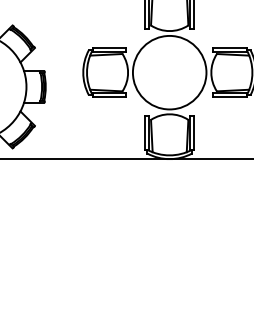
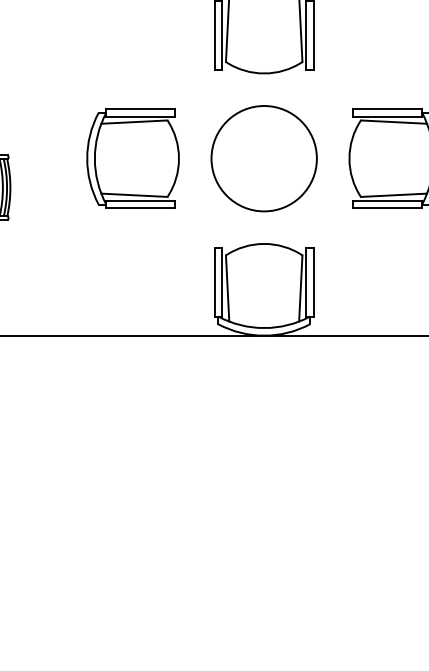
circle: (169, 72) -> (263, 158), size x0.7

